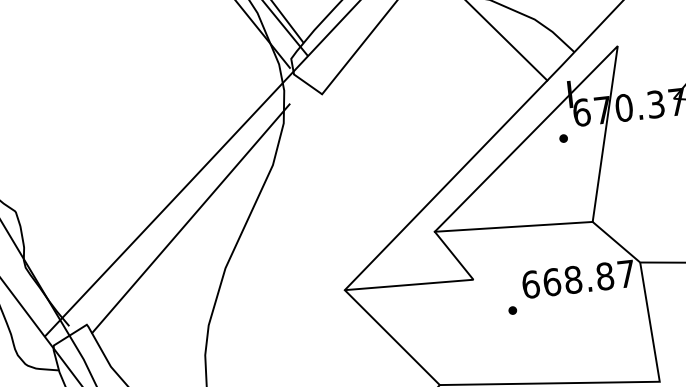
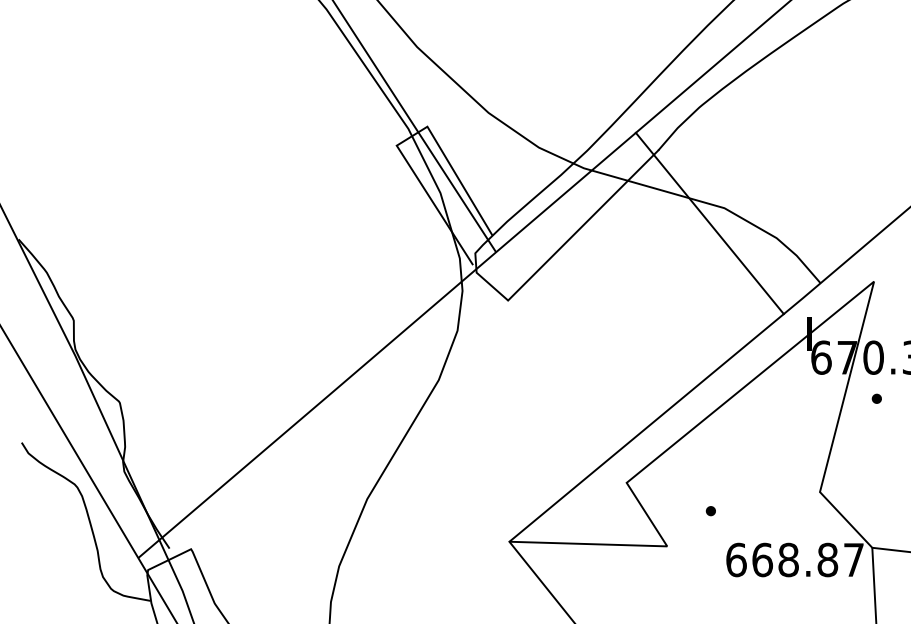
part: (563, 138) -> (876, 398), moved
line: (190, 218) -> (331, 433), removed
line: (513, 226) -> (722, 487), removed
part: (512, 310) -> (710, 511), moved

